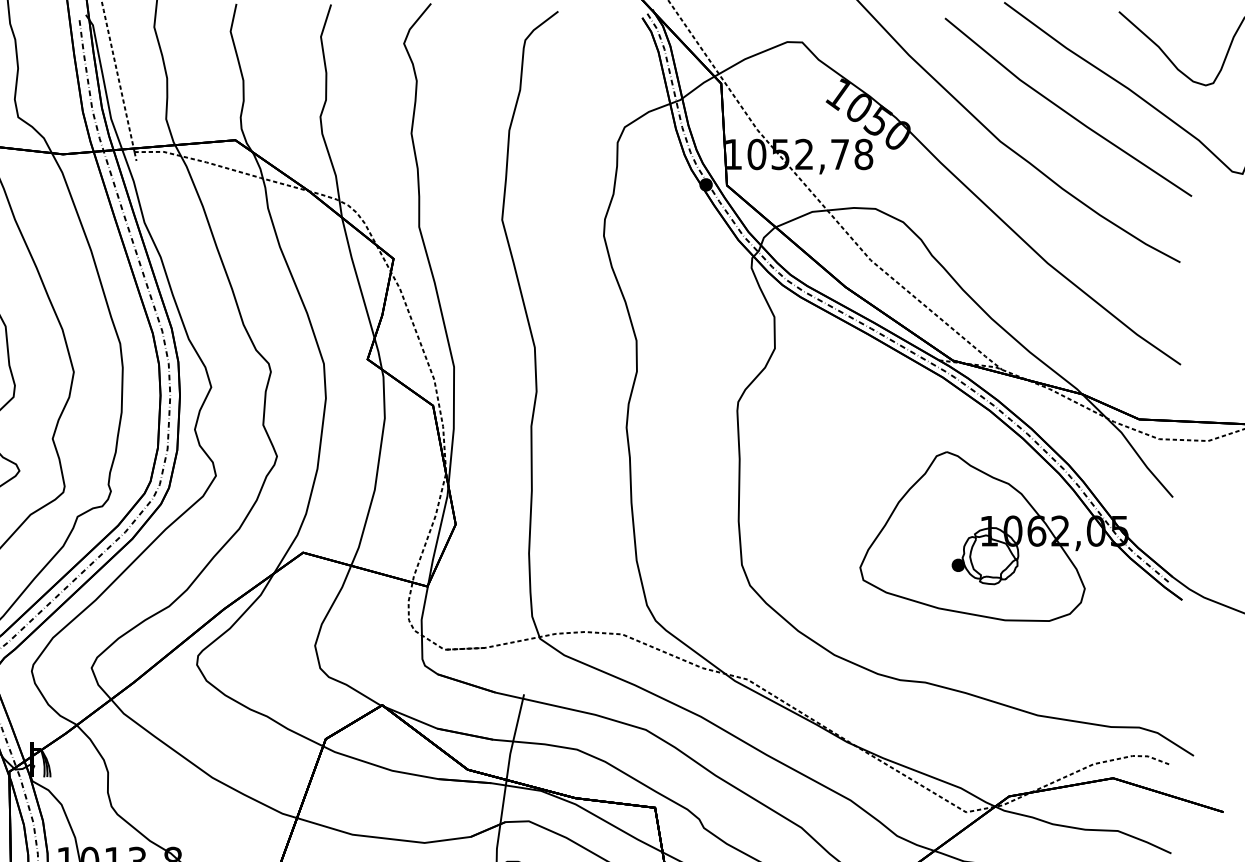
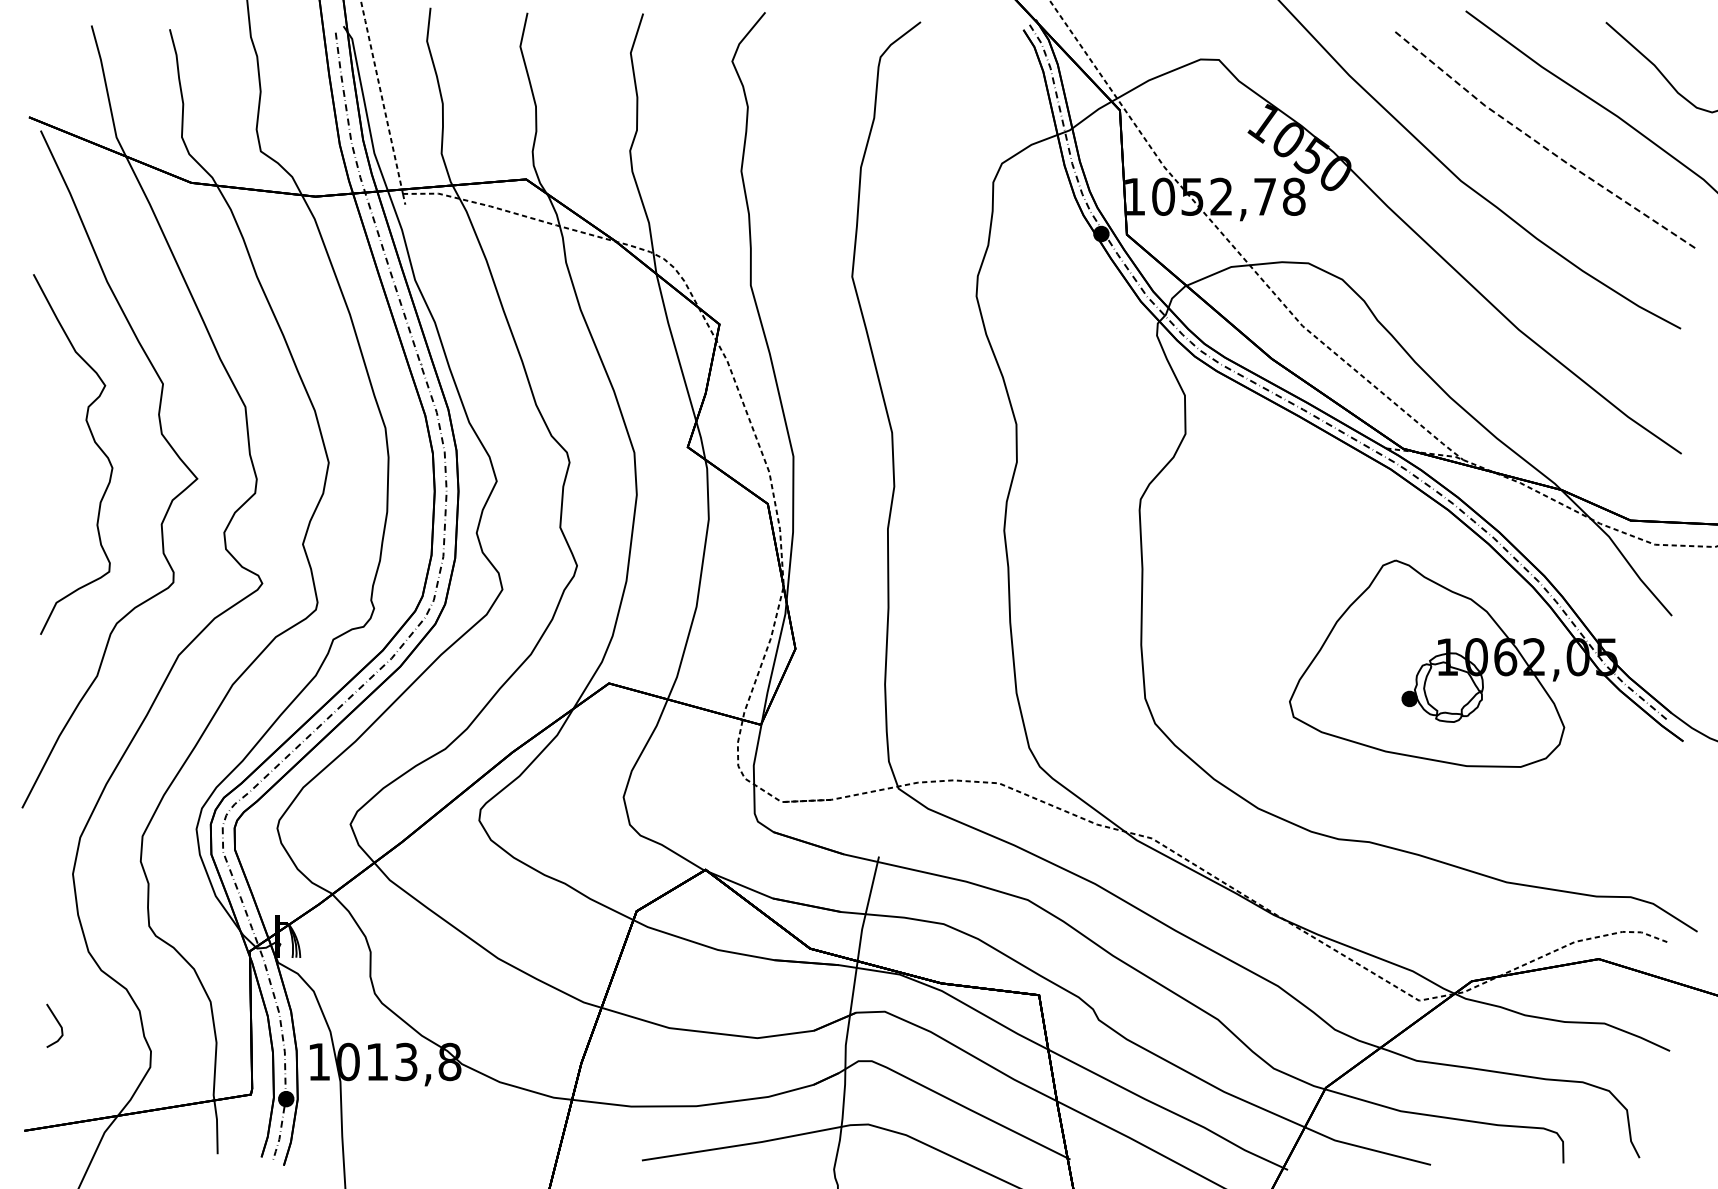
line: (1065, 111) -> (1540, 144), solid -> dashed

